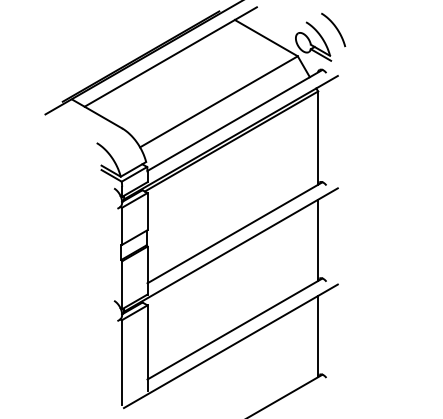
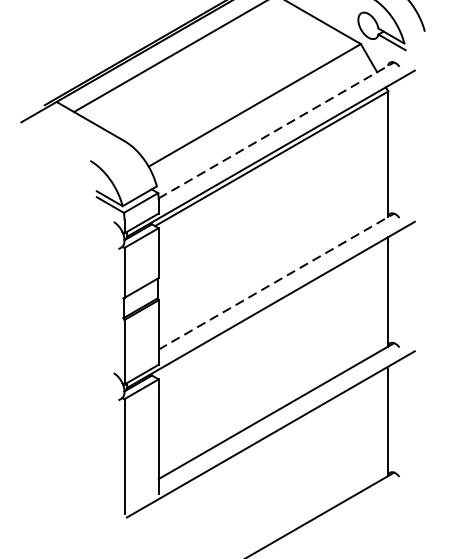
line: (235, 120) -> (277, 130), solid -> dashed
line: (235, 232) -> (277, 281), solid -> dashed

